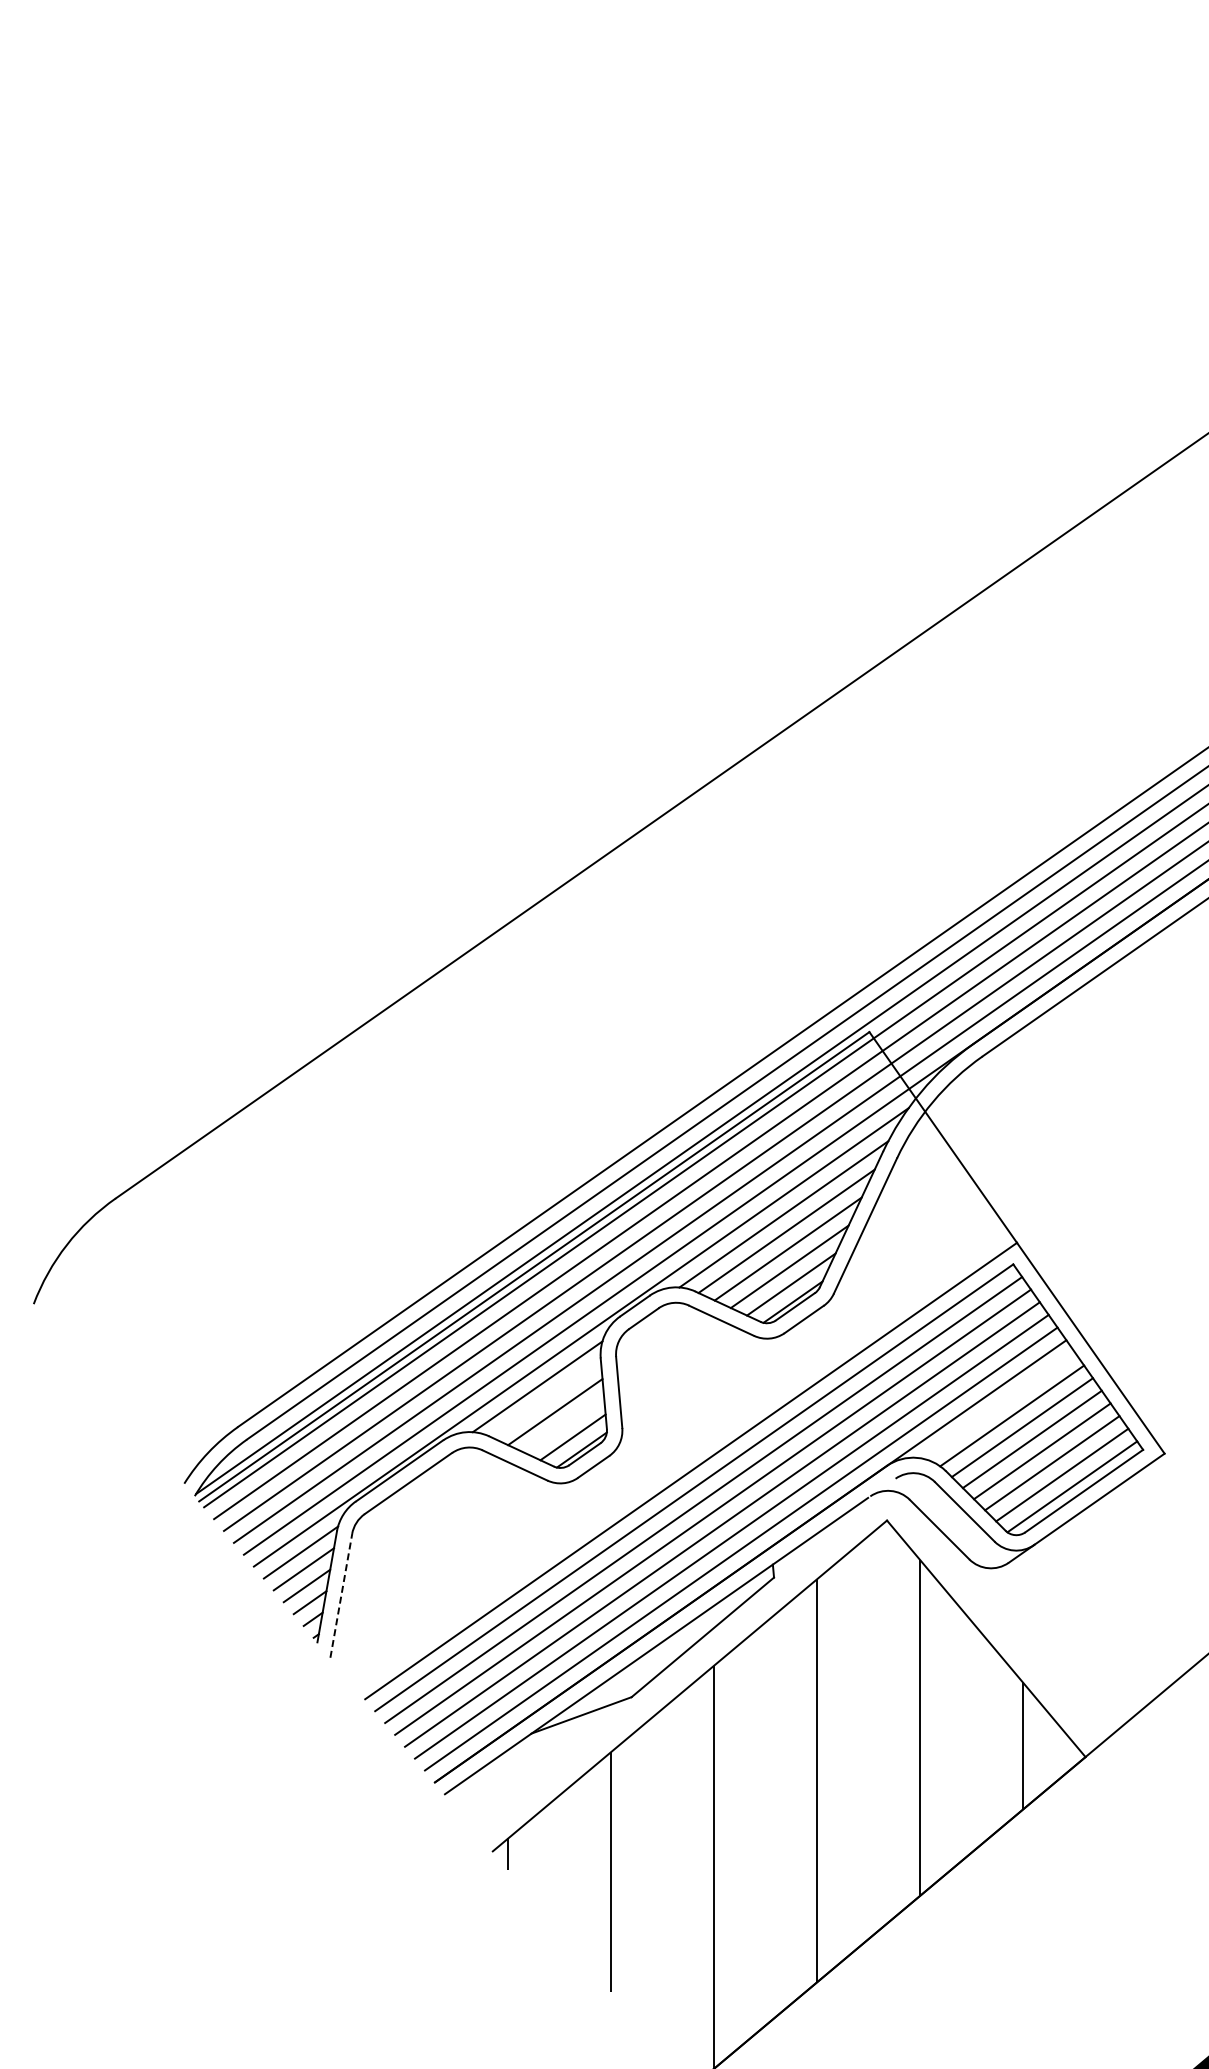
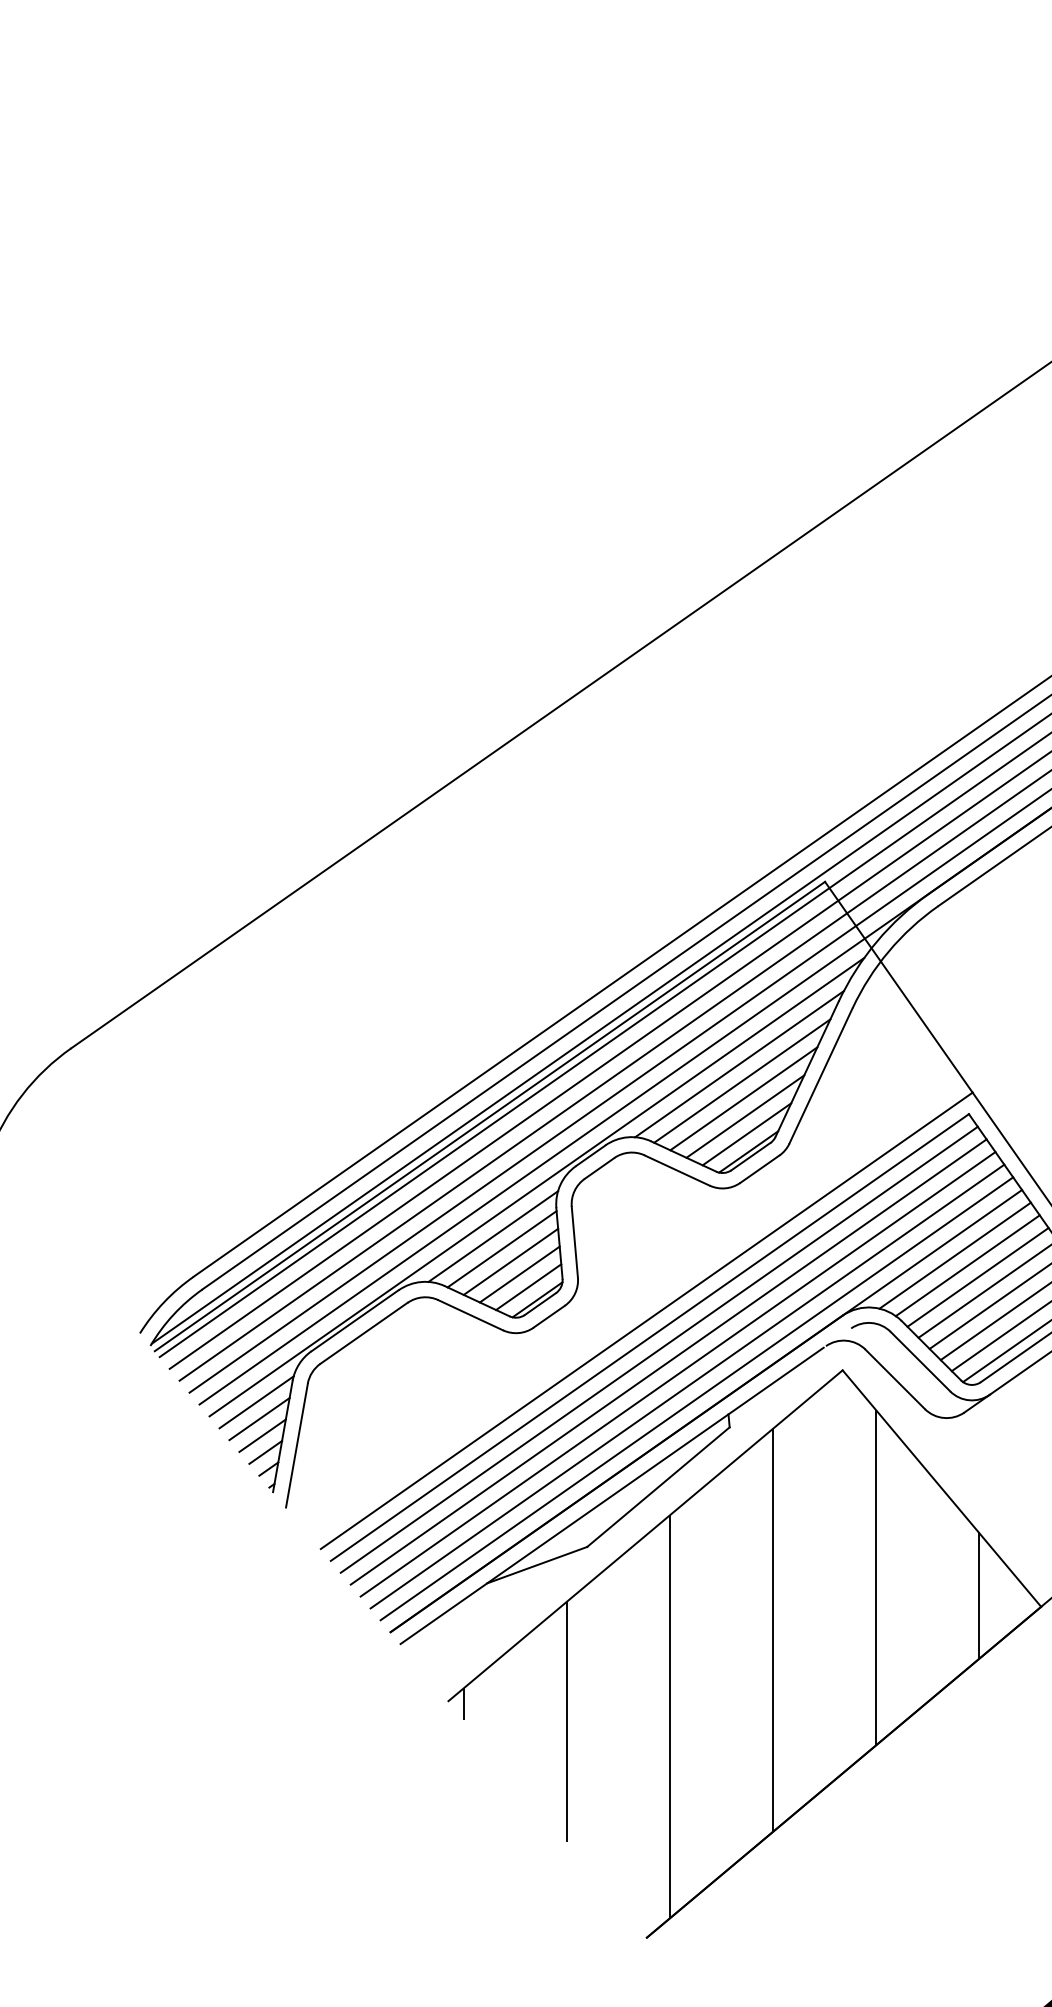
line: (546, 1399) -> (502, 1249), added
line: (999, 1405) -> (955, 1255), added
line: (564, 1424) -> (520, 1274), added
line: (341, 1595) -> (297, 1445), dashed -> solid

